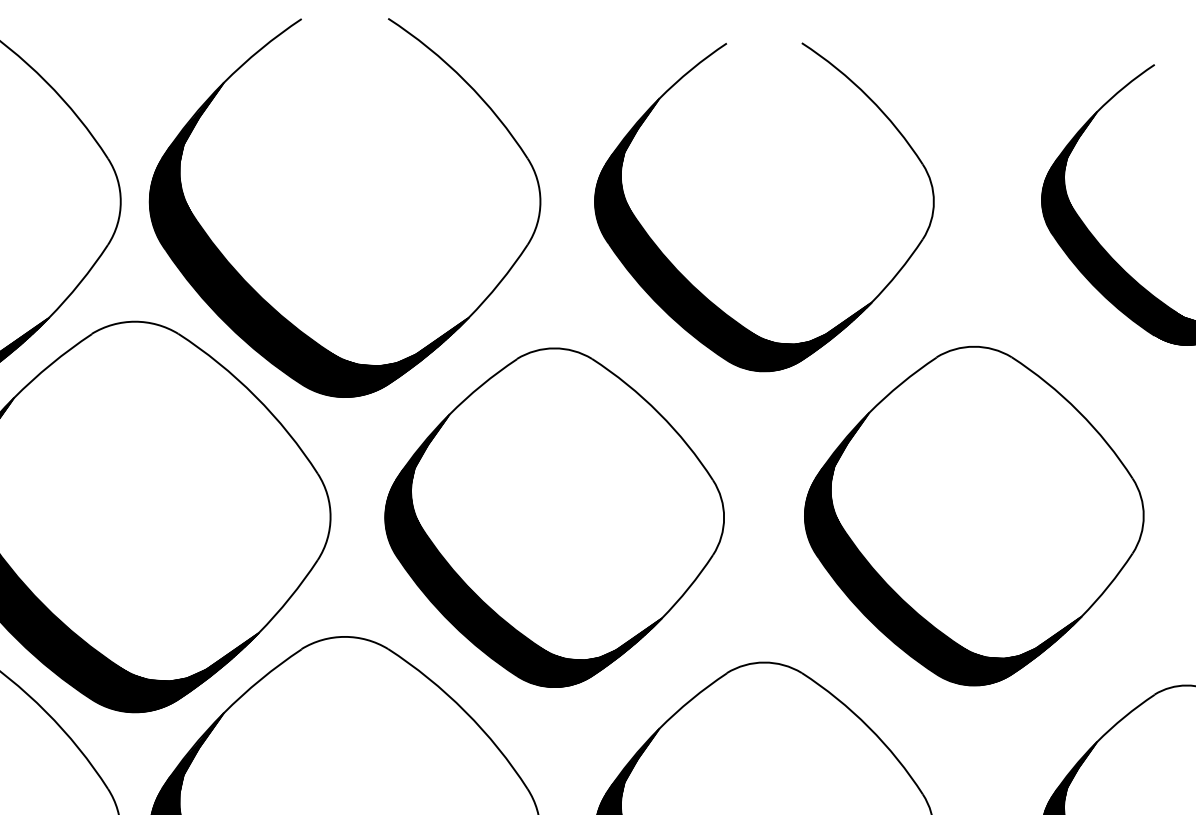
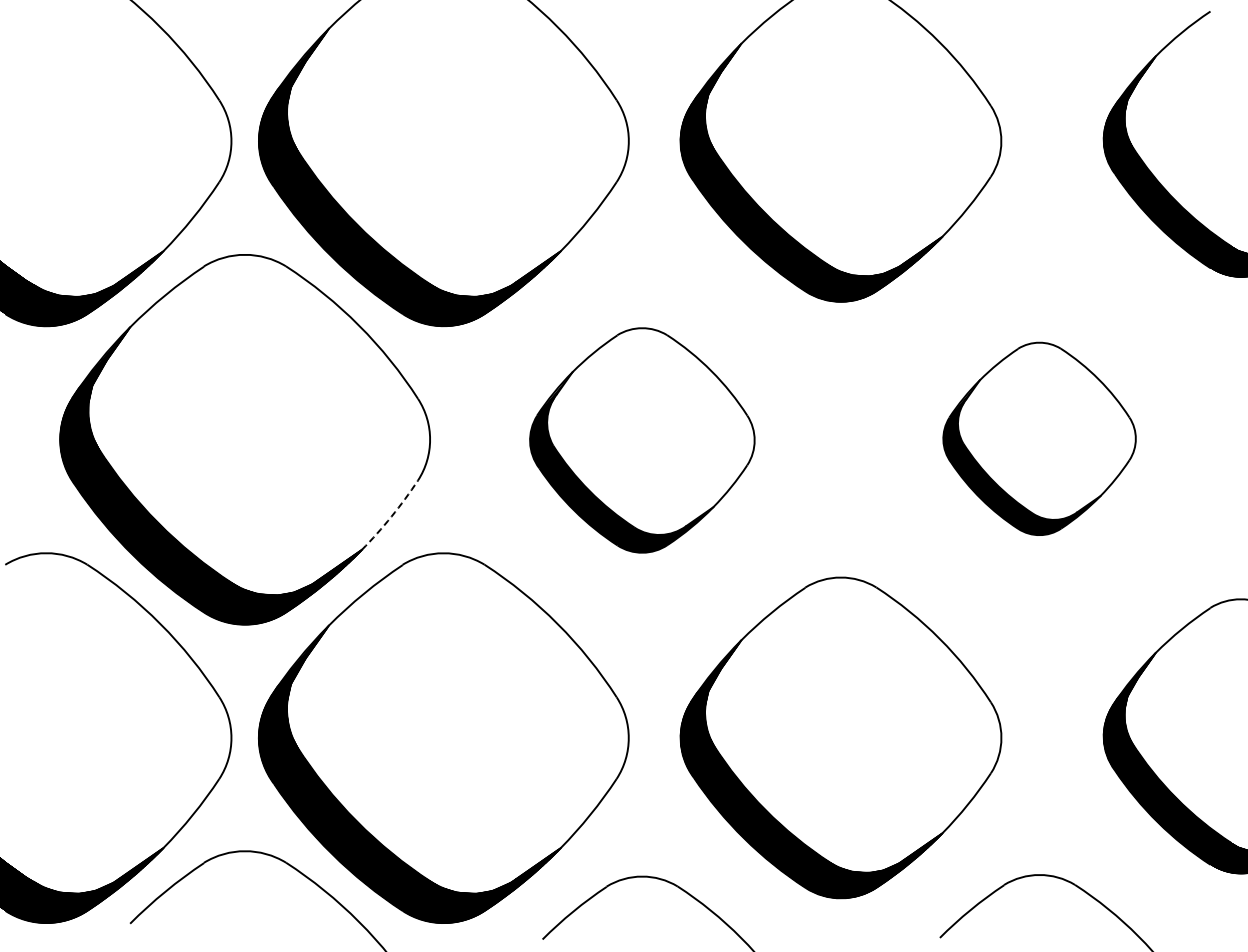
part: (974, 515) -> (1039, 438), size x0.6
part: (554, 517) -> (642, 440), size x0.7
arc: (289, 598) -> (391, 516), solid -> dashed

